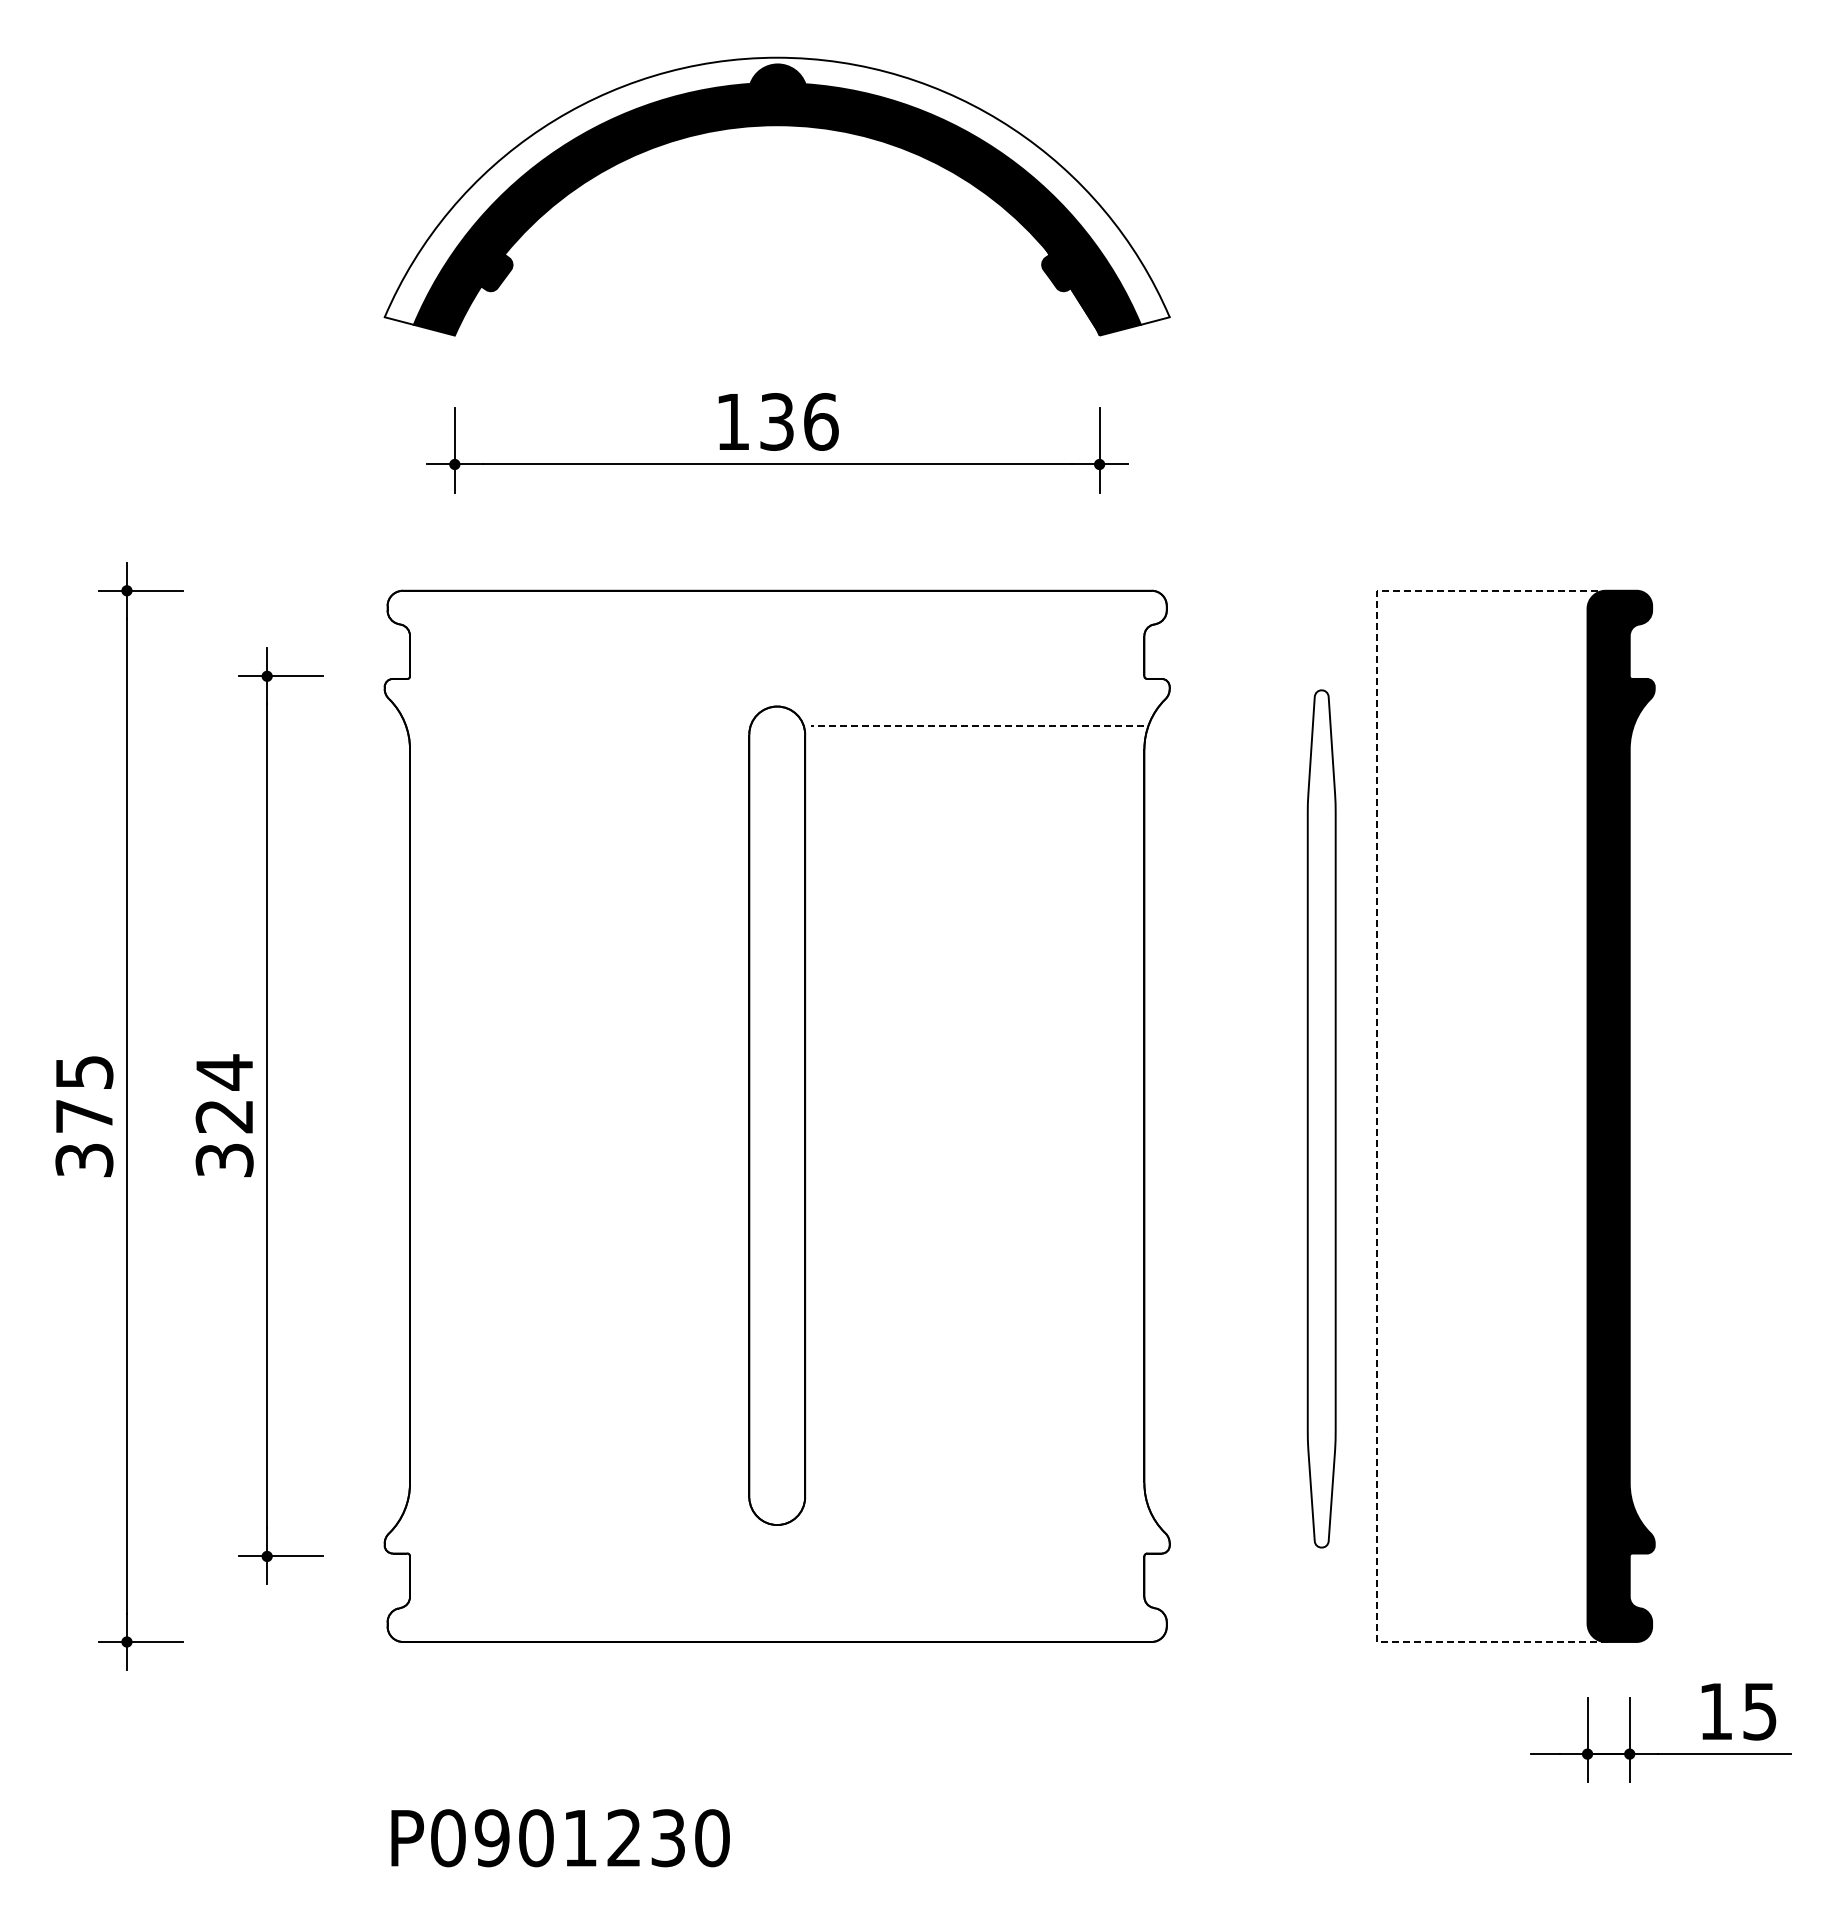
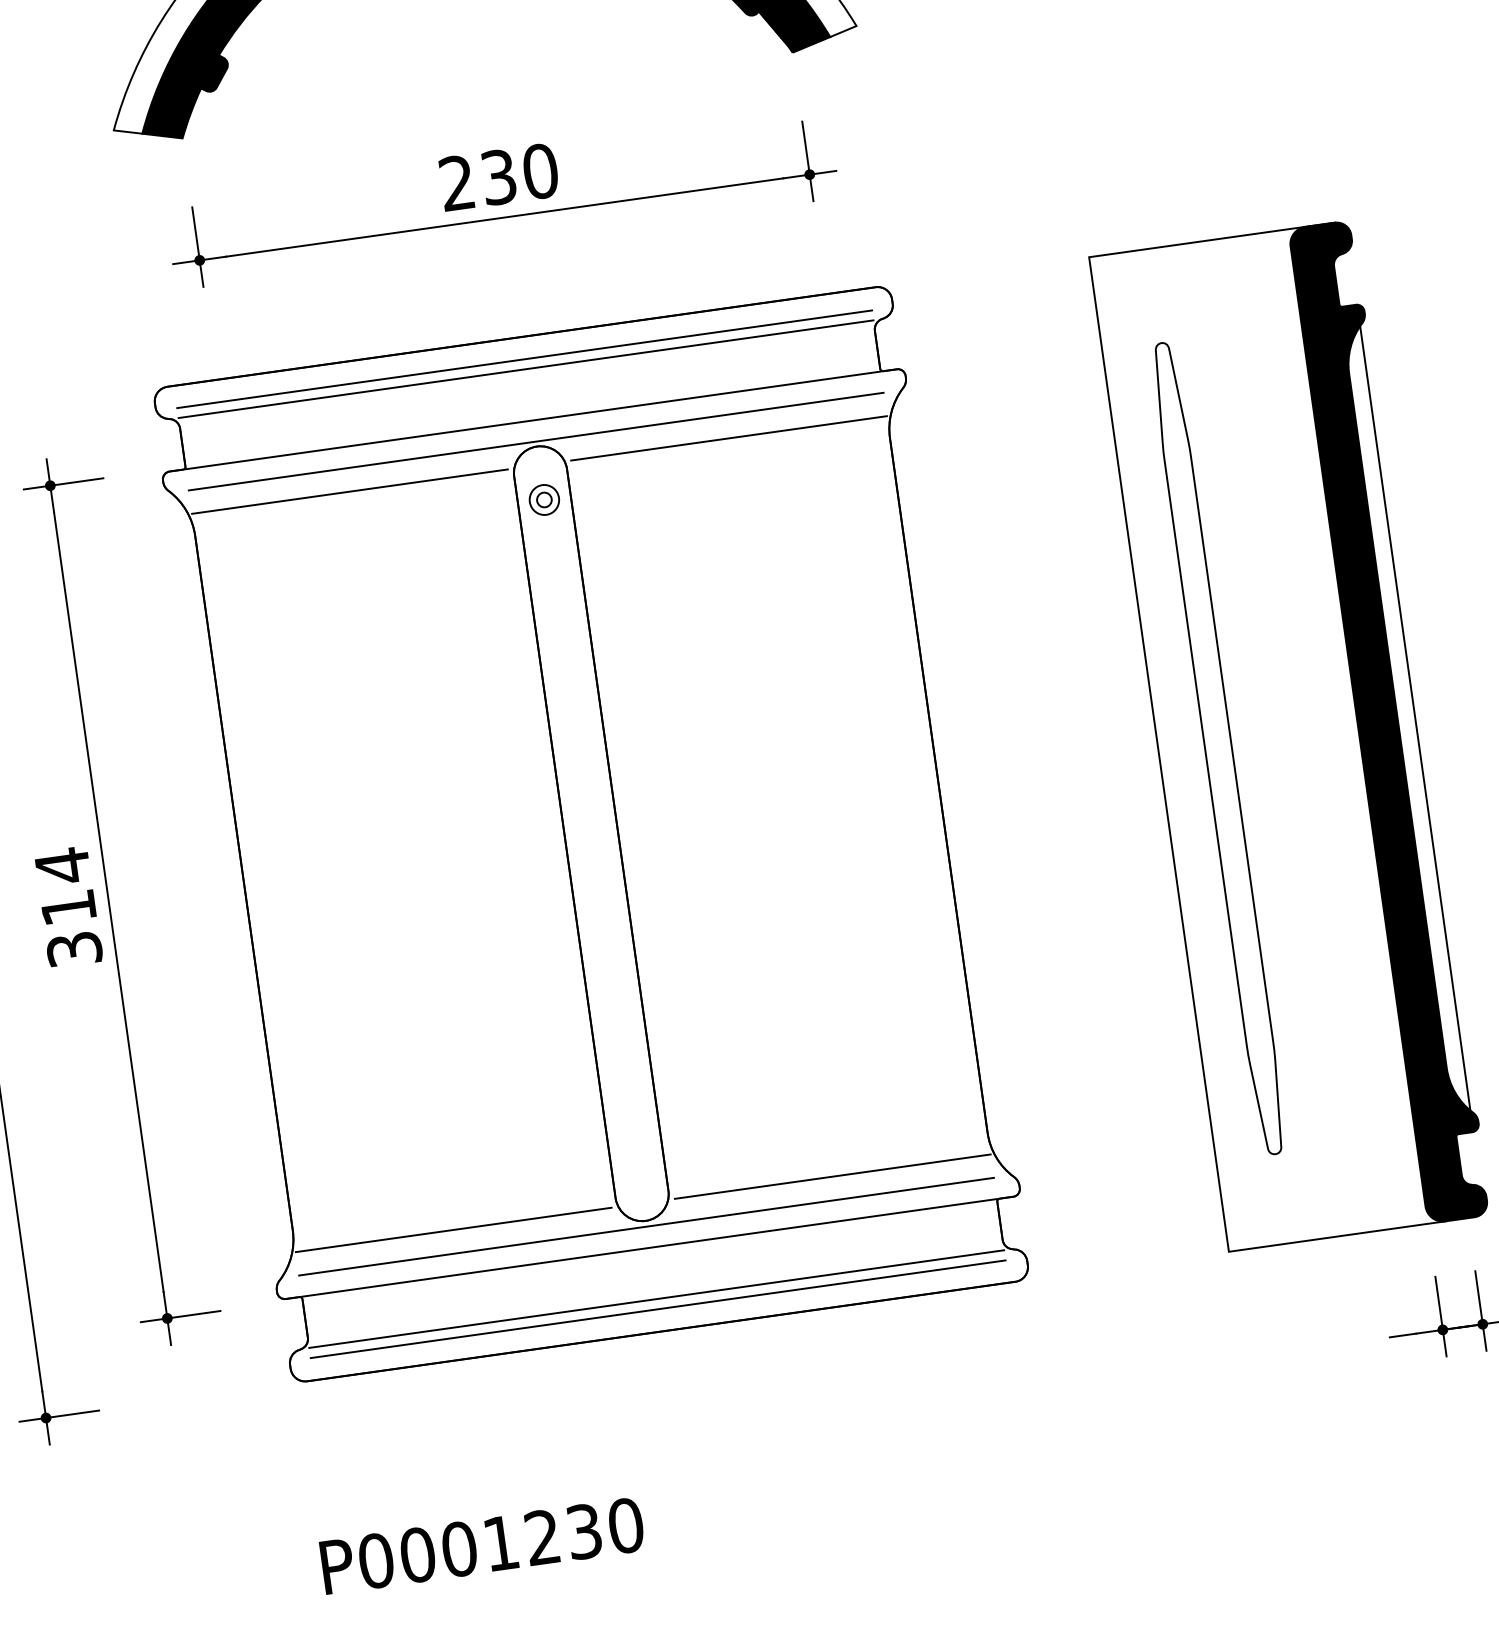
text: (777, 421) -> (499, 176), 136 -> 230
line: (777, 614) -> (524, 359), added
line: (777, 624) -> (526, 368), added
line: (777, 678) -> (533, 419), added
line: (777, 701) -> (536, 441), added
line: (576, 726) -> (349, 492), added
line: (977, 726) -> (729, 438), dashed -> solid
part: (776, 762) -> (543, 499), added
line: (1377, 1101) -> (1157, 740), dashed -> solid
line: (1648, 1115) -> (1415, 717), added
text: (223, 1116) -> (67, 908), 324 -> 314
part: (1321, 1118) -> (1218, 748), moved
line: (576, 1506) -> (453, 1230), added
line: (977, 1506) -> (832, 1176), added
line: (777, 1531) -> (646, 1226), added
line: (777, 1553) -> (649, 1247), added
line: (777, 1607) -> (656, 1298), added
line: (777, 1618) -> (658, 1309), added
text: (491, 1838) -> (417, 1555), P0901230 -> P0001230

